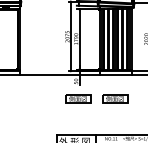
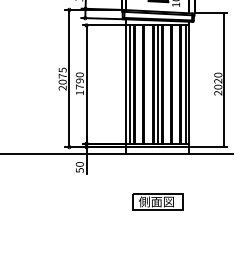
part: (78, 98) -> (84, 200), removed

